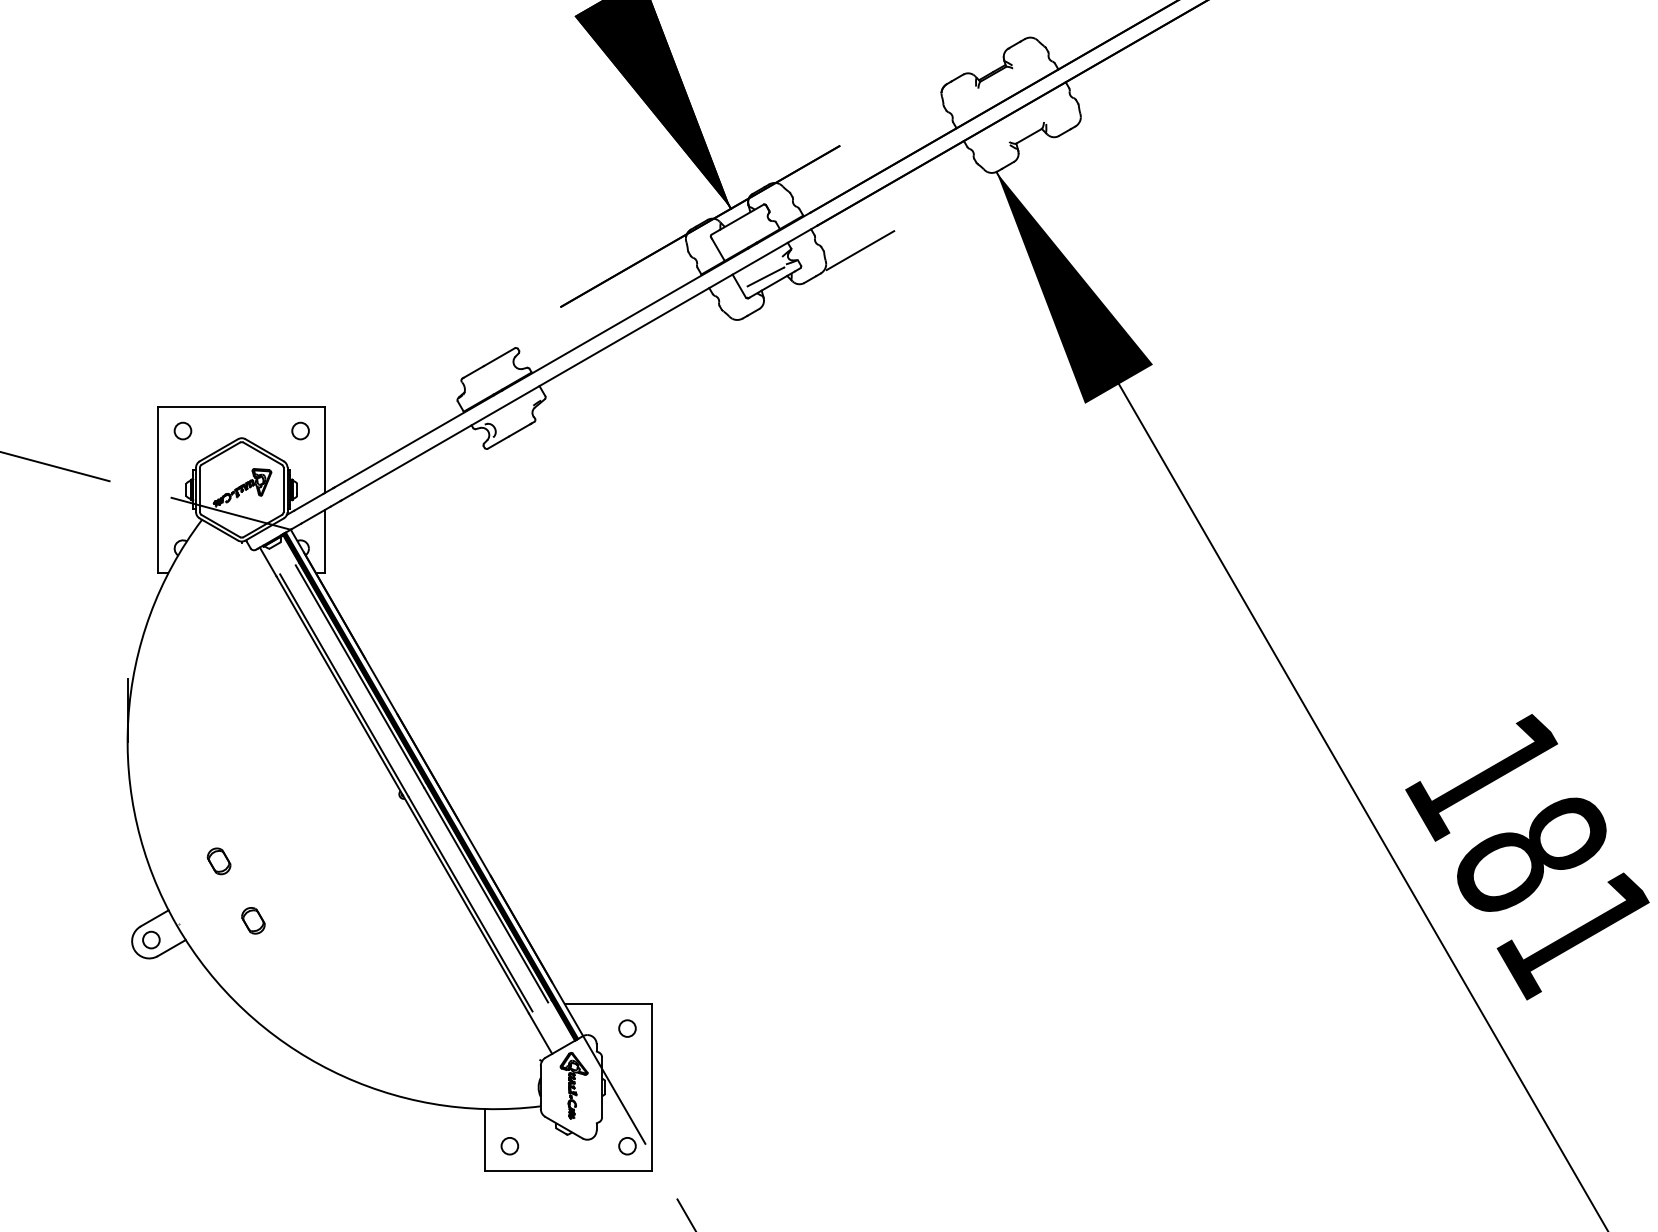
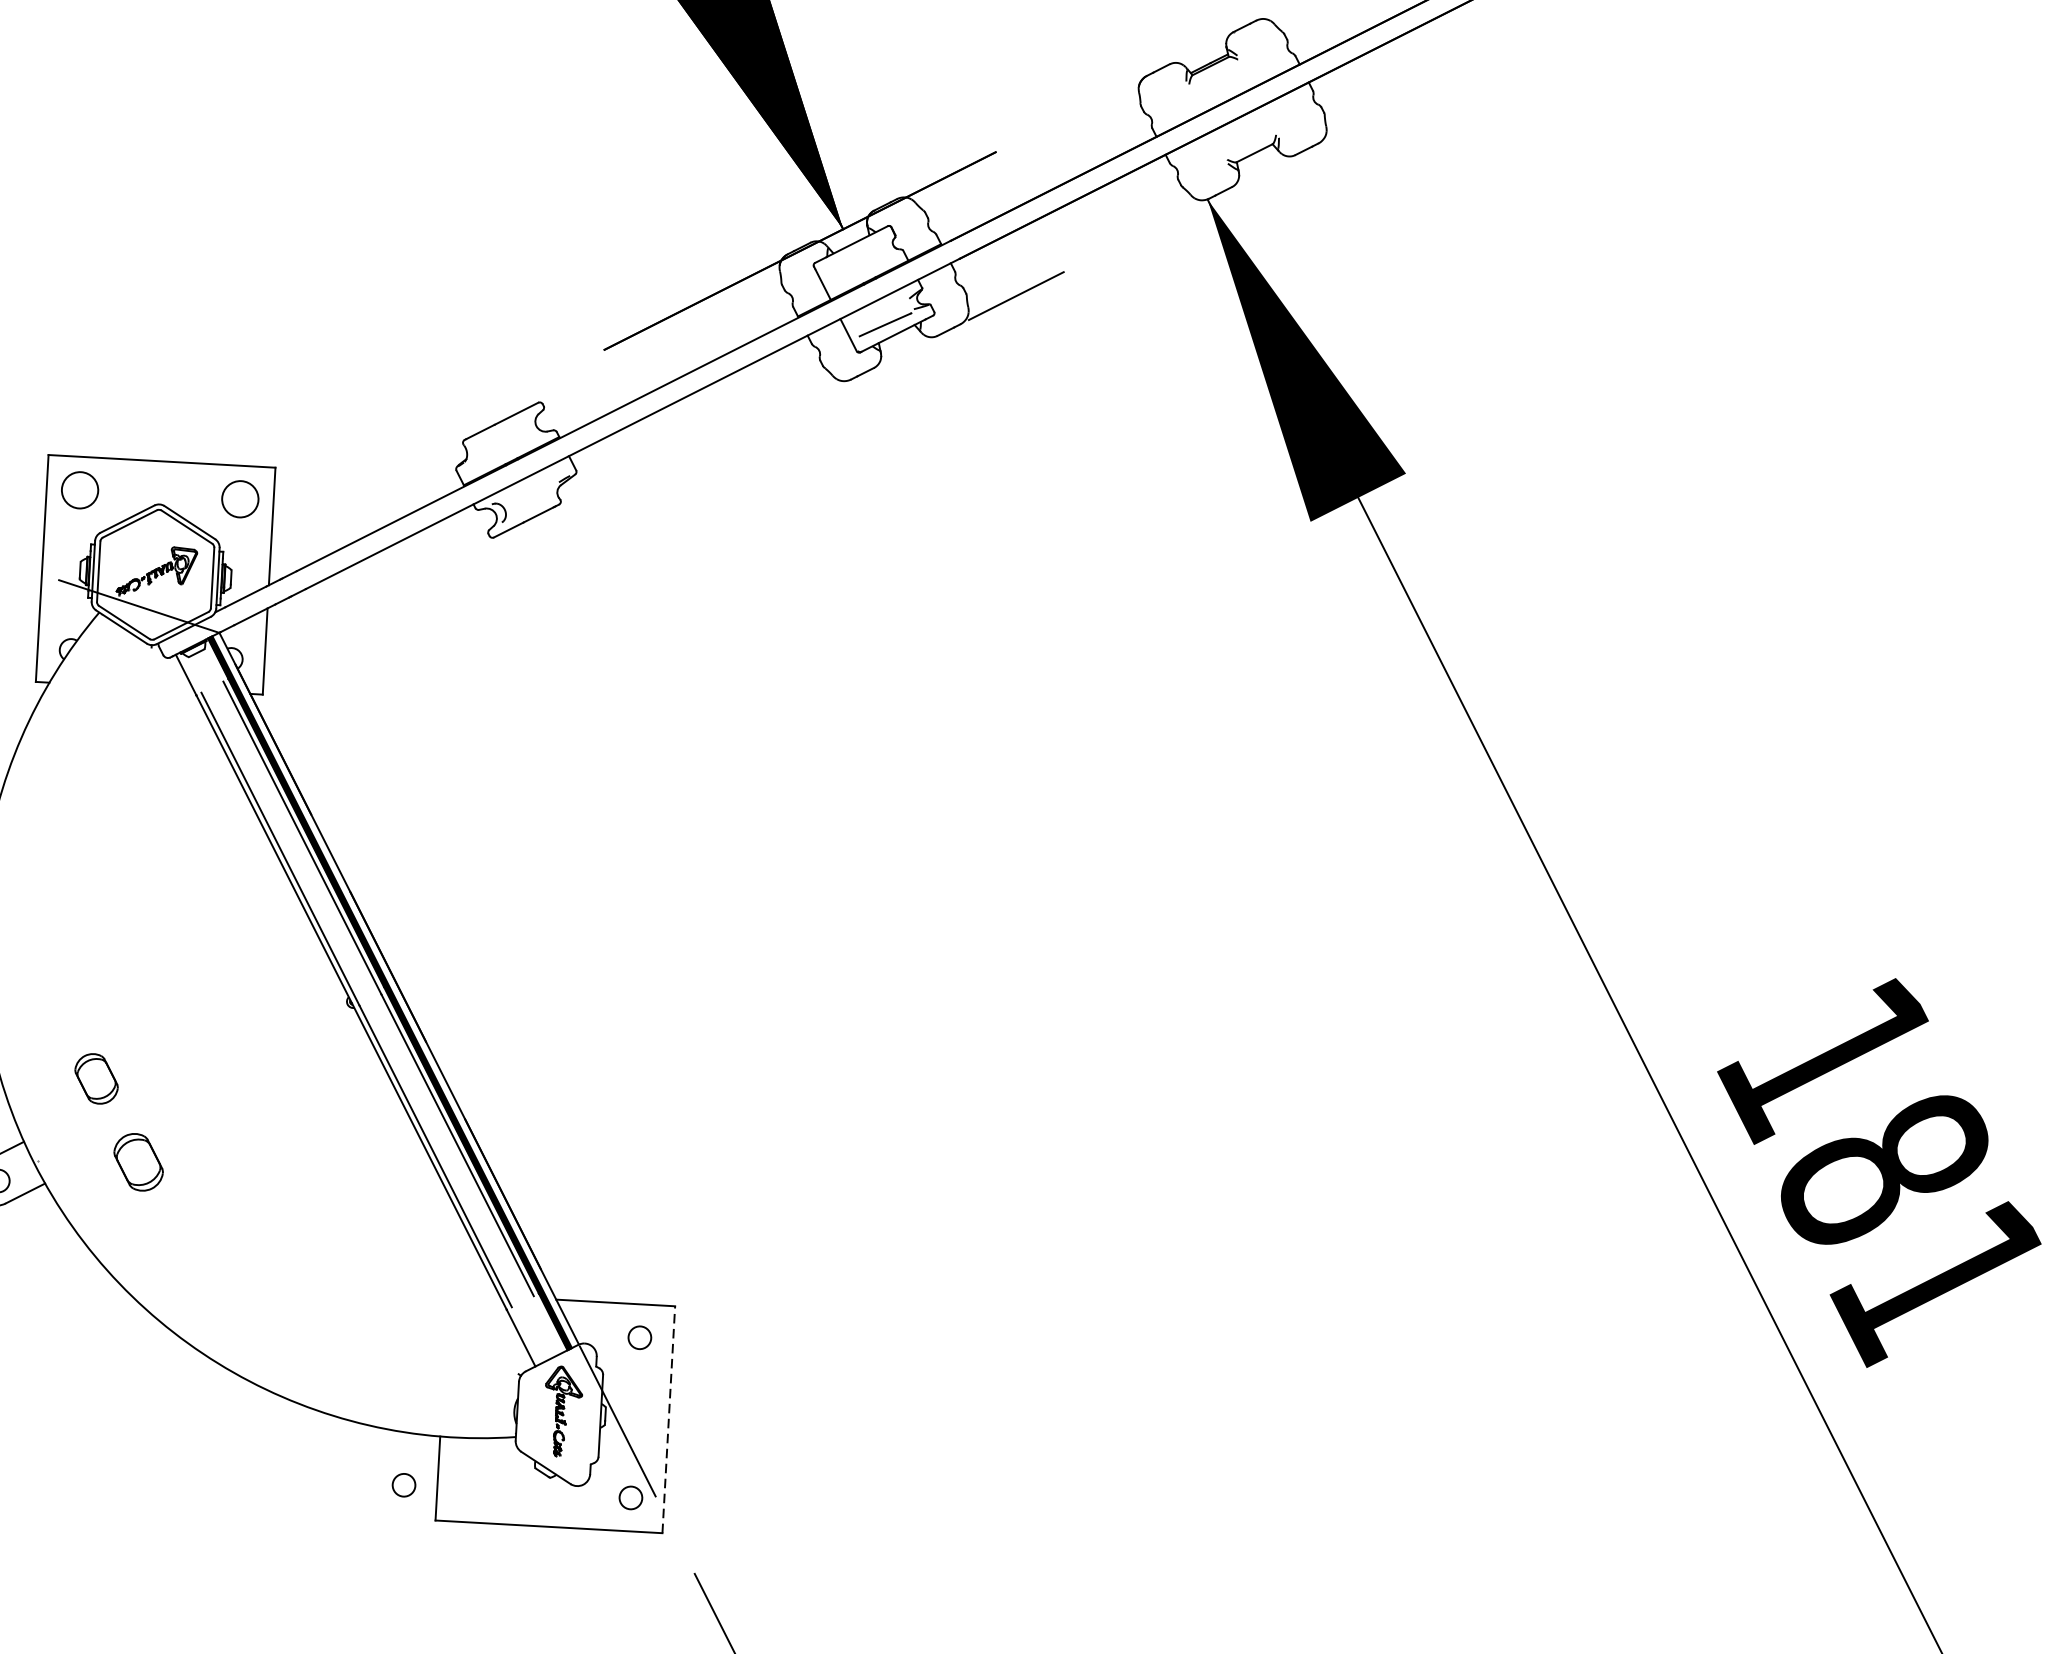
circle: (182, 430) -> (79, 489), size x1.6
circle: (300, 430) -> (240, 498), size x1.6
part: (218, 861) -> (95, 1079), size x1.4
part: (253, 920) -> (138, 1162), size x1.6
line: (652, 1086) -> (669, 1418), solid -> dashed
circle: (509, 1146) -> (403, 1485), moved

